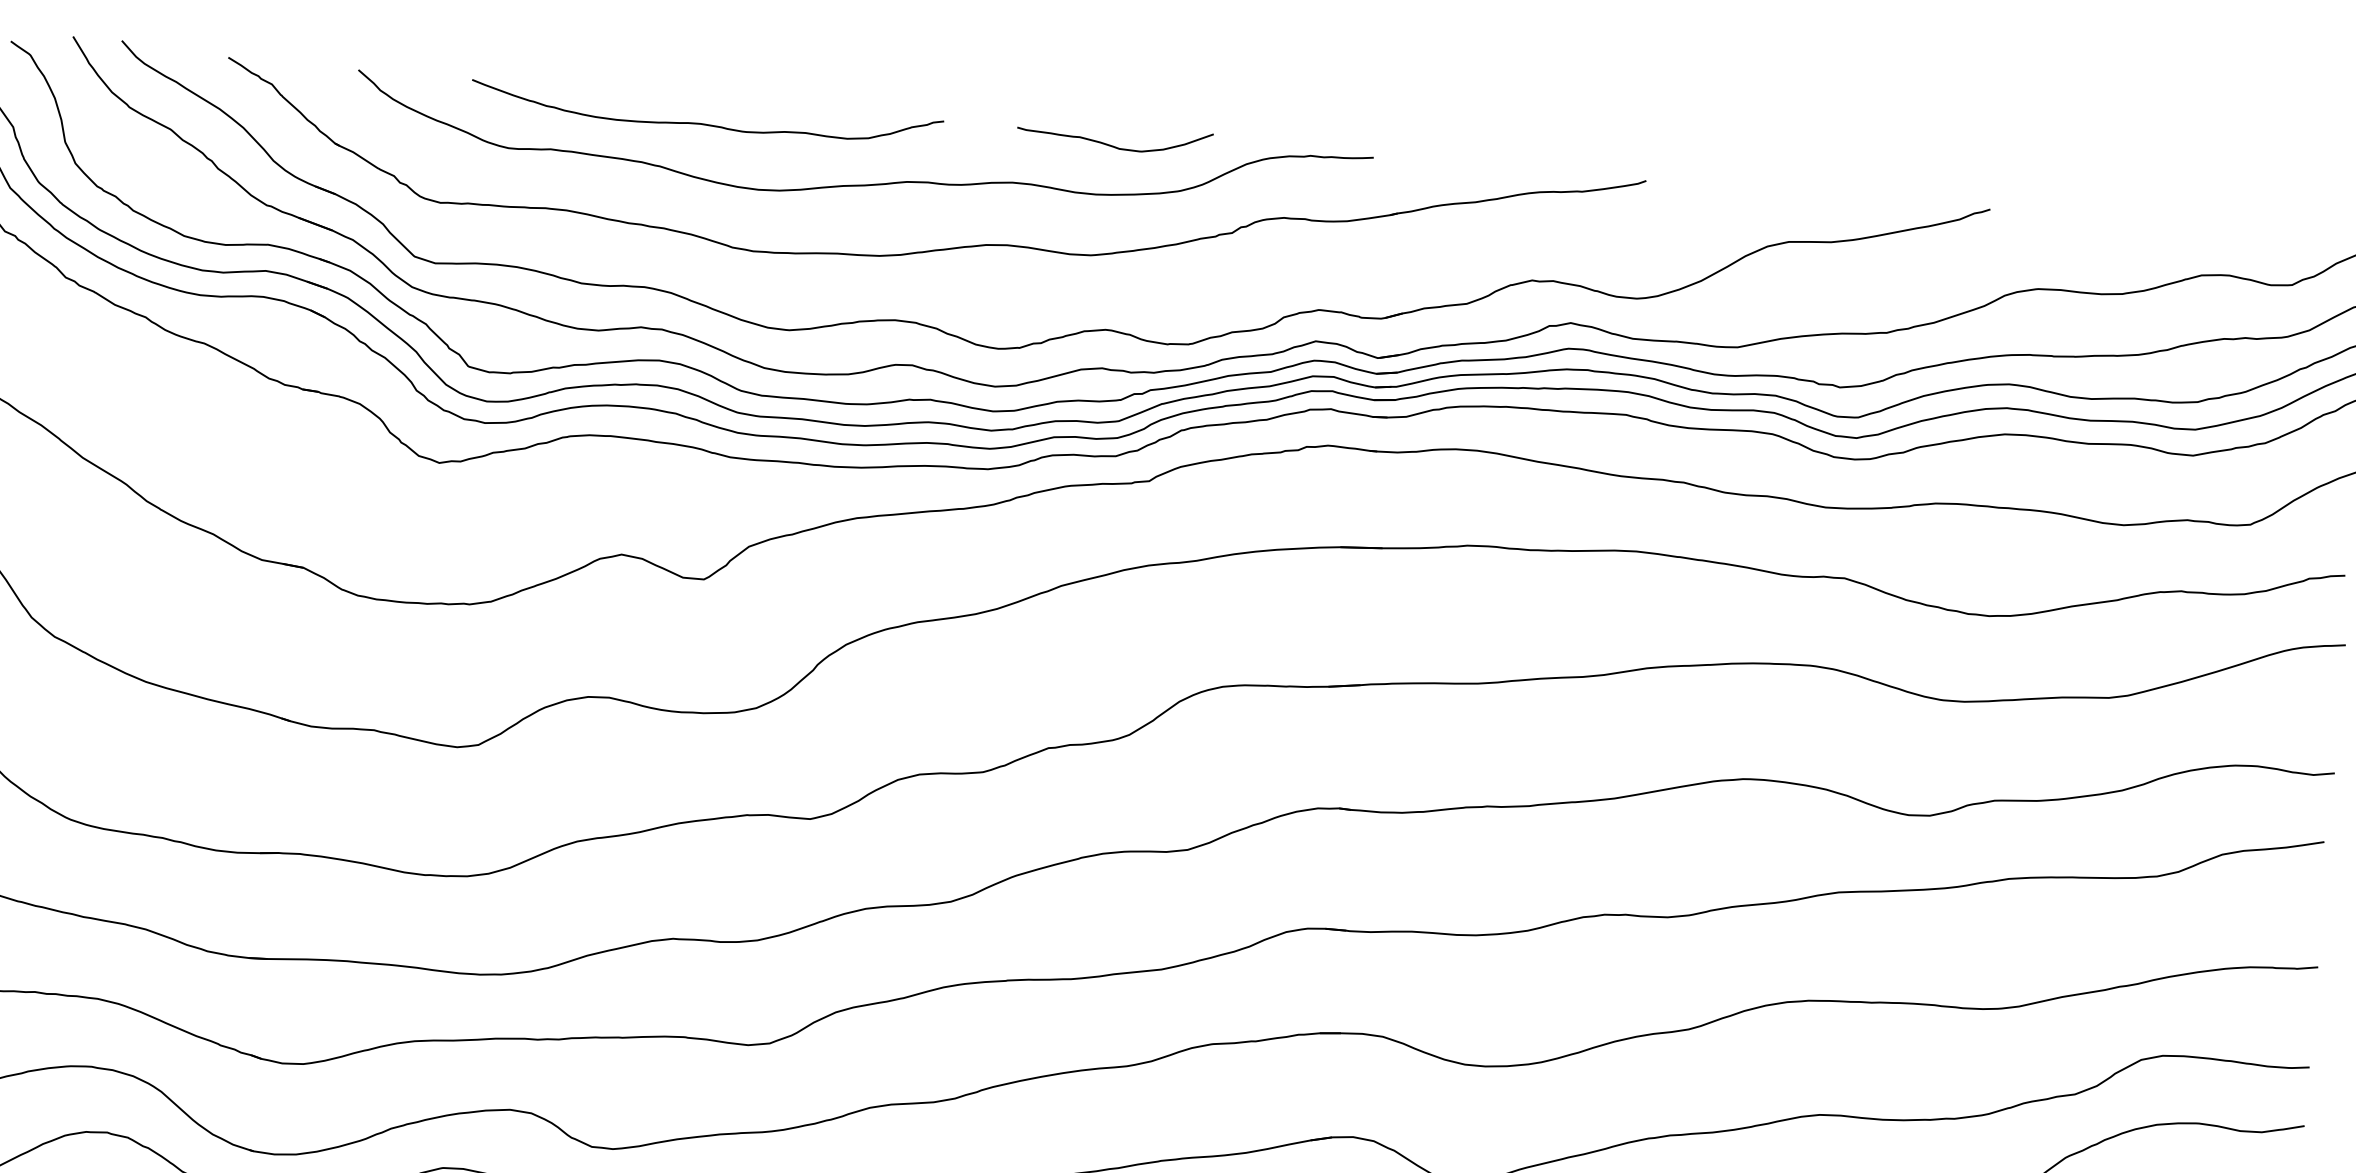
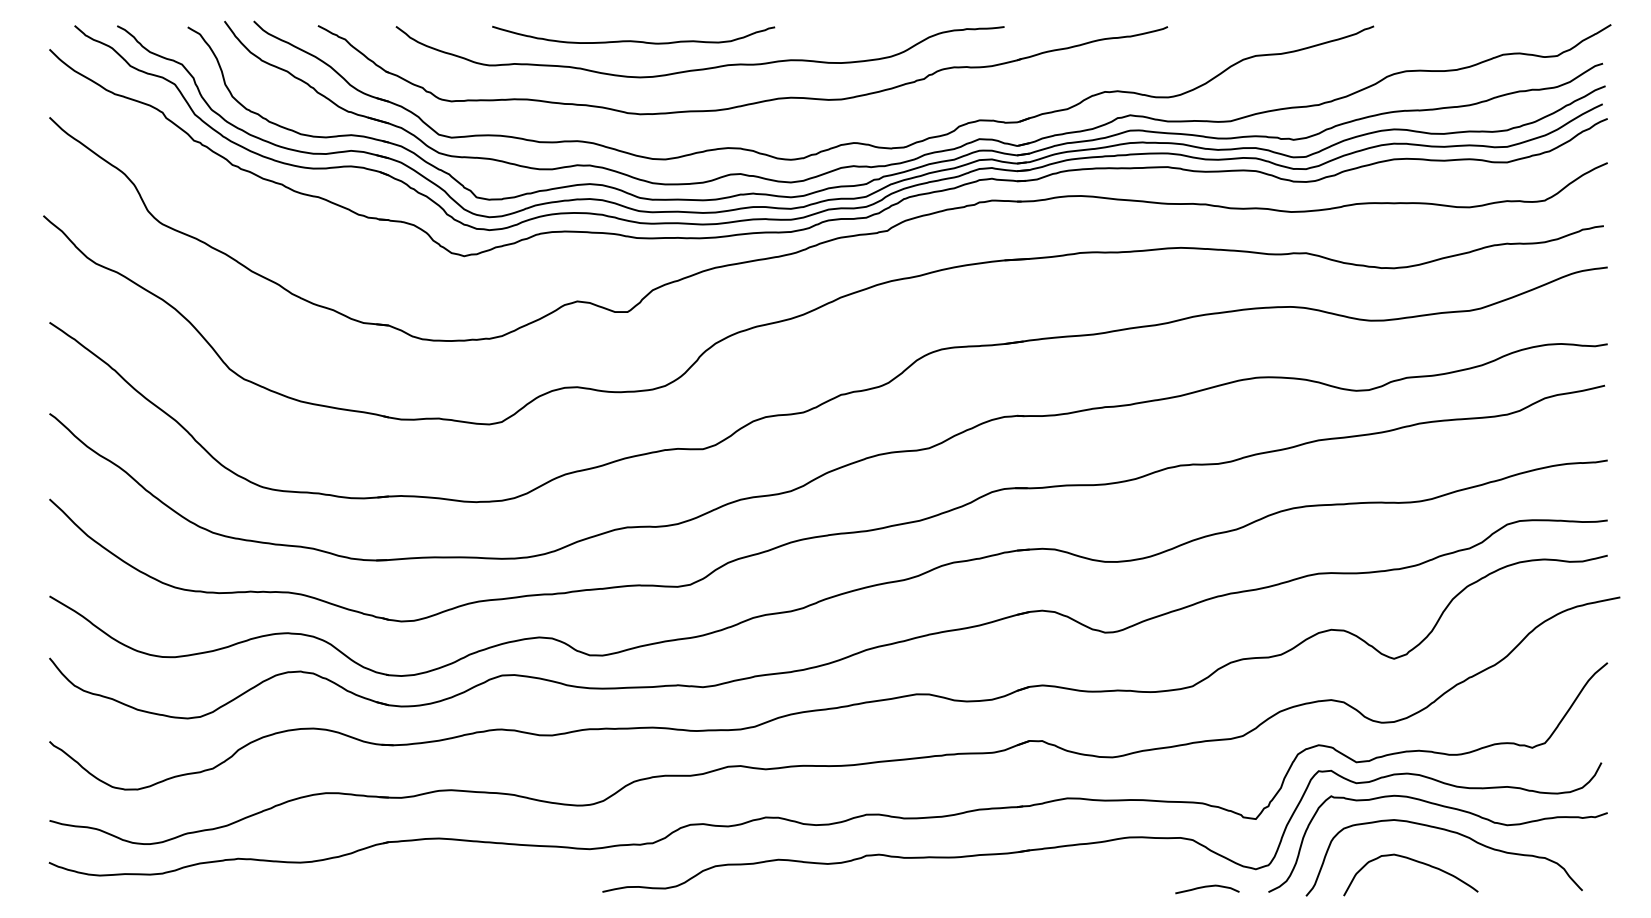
curve: (705, 123) -> (633, 40), moved
curve: (1114, 144) -> (849, 32), removed

